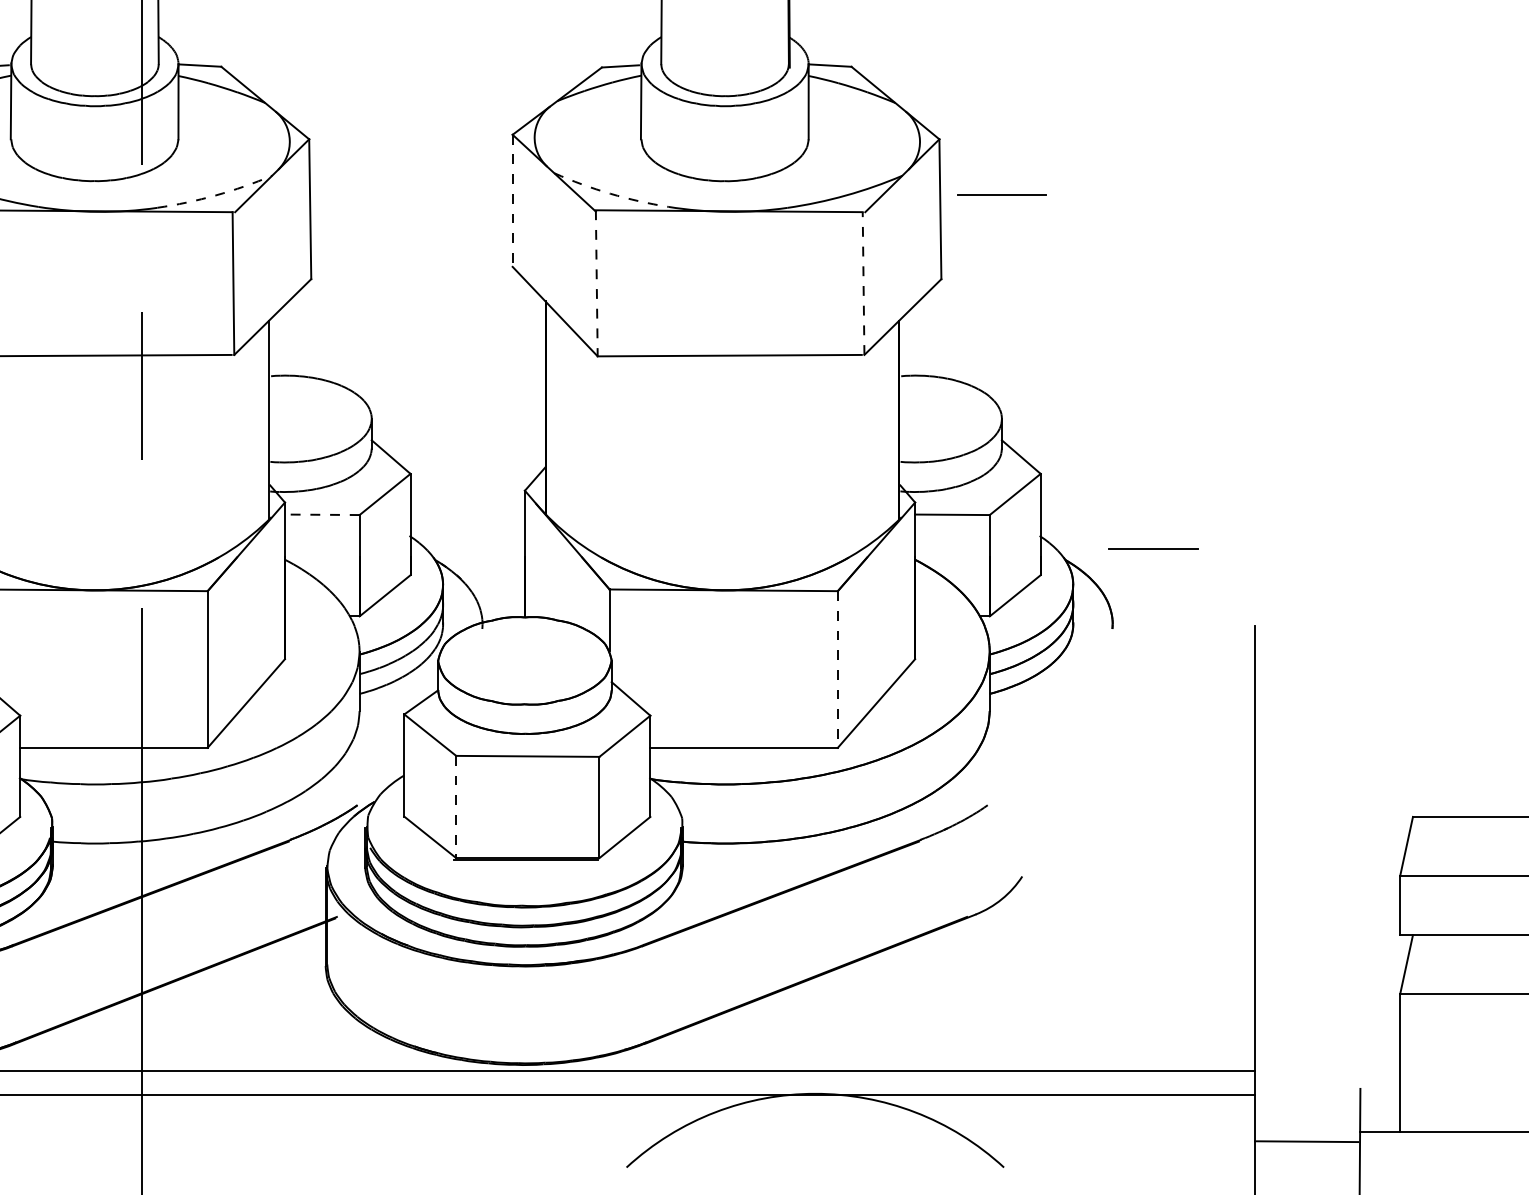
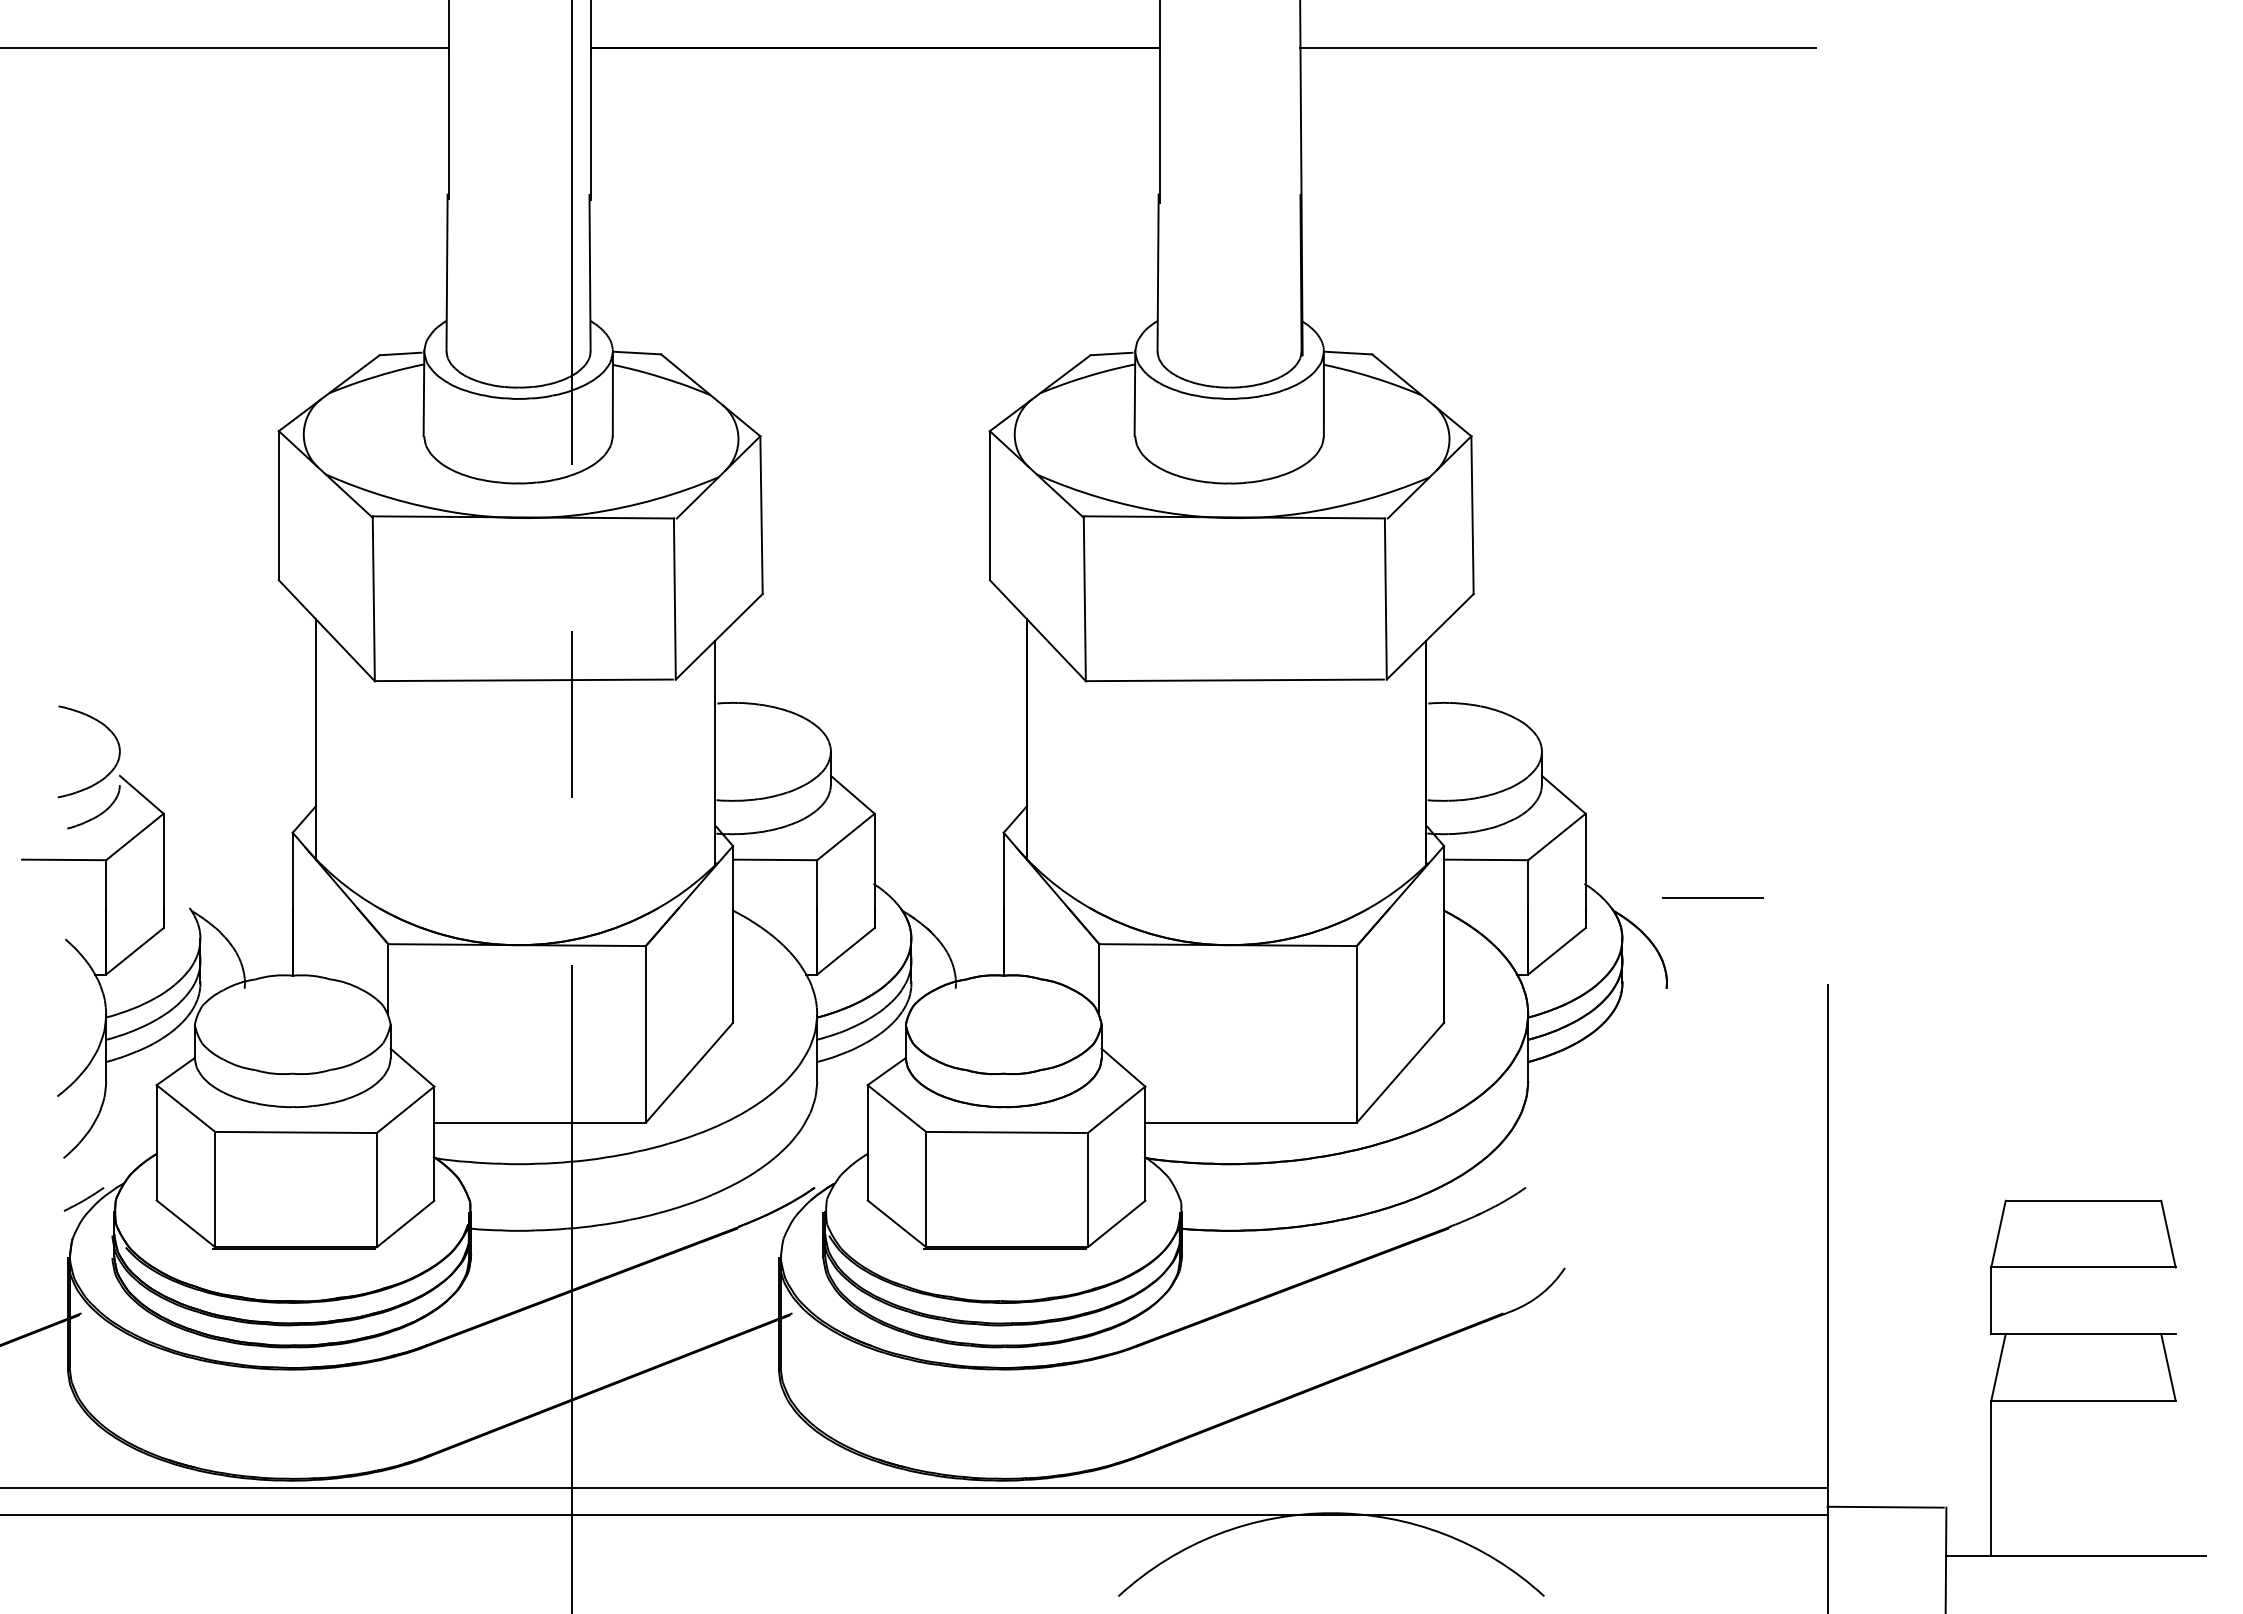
arc: (610, 193) -> (1100, 497), dashed -> solid
line: (1001, 194) -> (1541, 498), removed
arc: (216, 195) -> (655, 499), dashed -> solid
line: (512, 200) -> (989, 505), dashed -> solid
line: (596, 283) -> (1084, 599), dashed -> solid
line: (863, 283) -> (1385, 599), dashed -> solid
line: (321, 514) -> (774, 859), dashed -> solid
line: (837, 669) -> (1356, 1034), dashed -> solid
line: (456, 806) -> (926, 1189), dashed -> solid
line: (1306, 1141) -> (1885, 1506), moved

